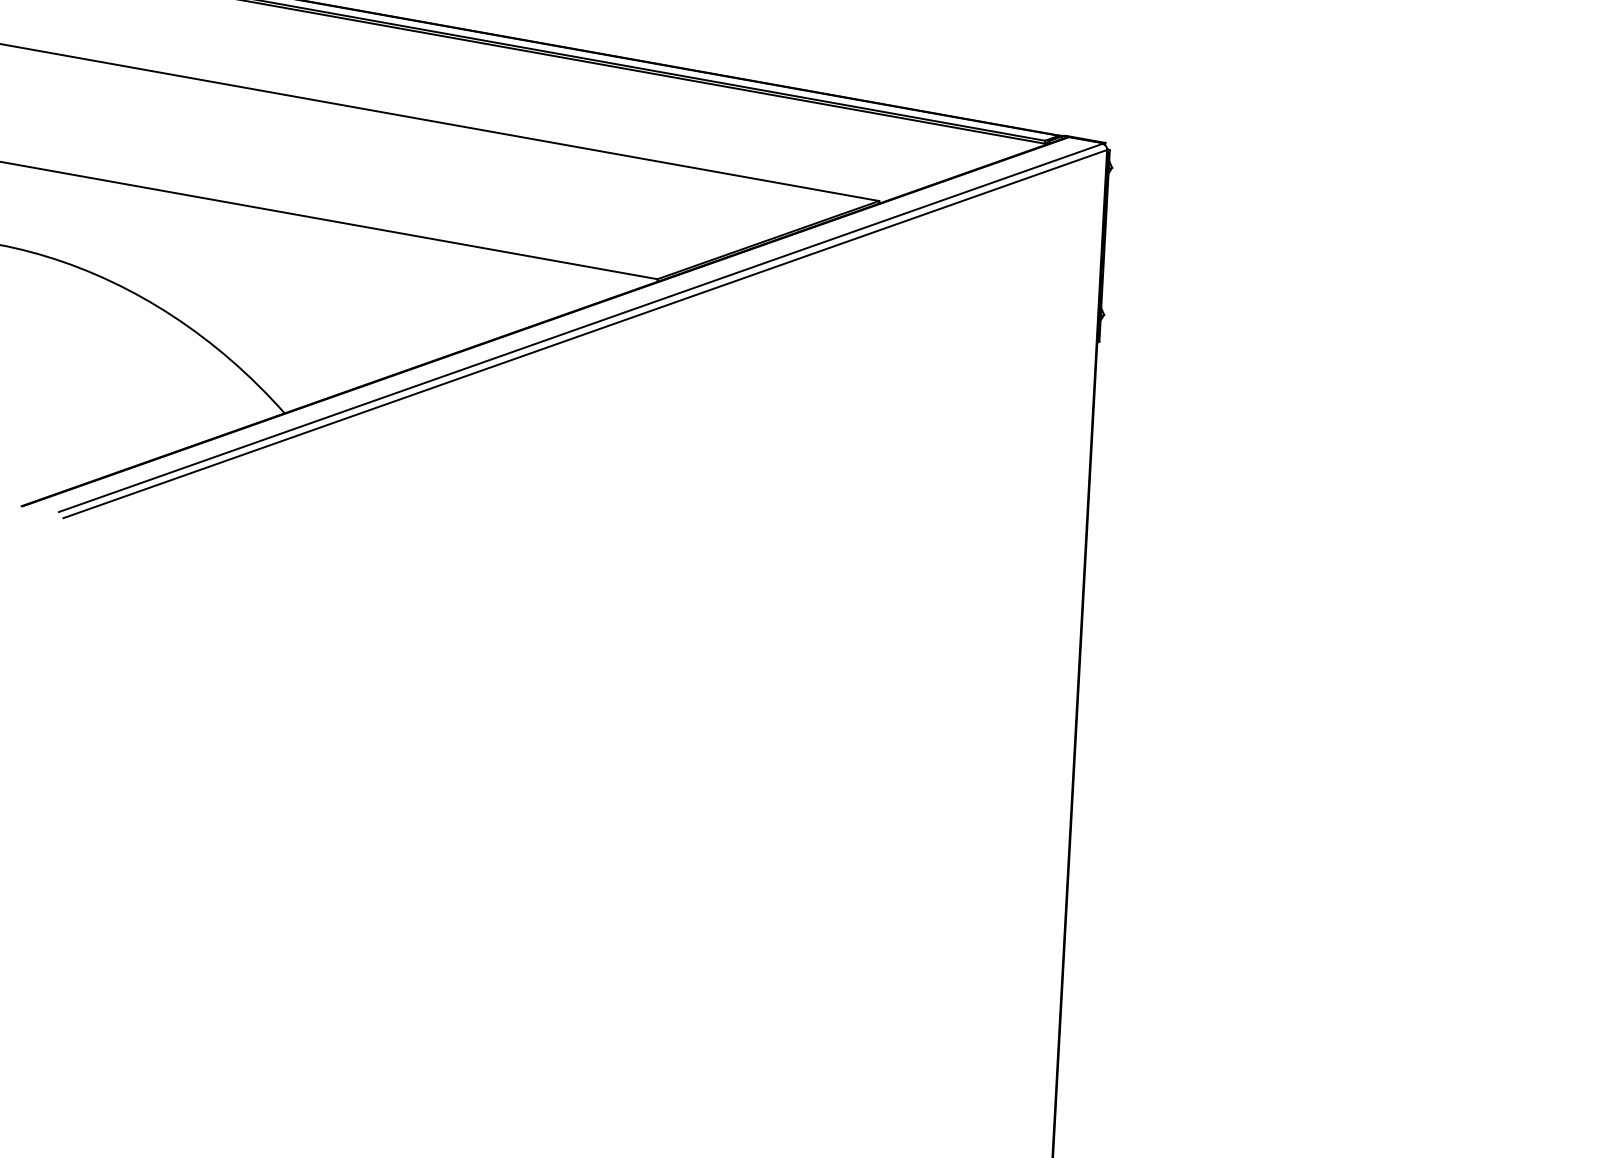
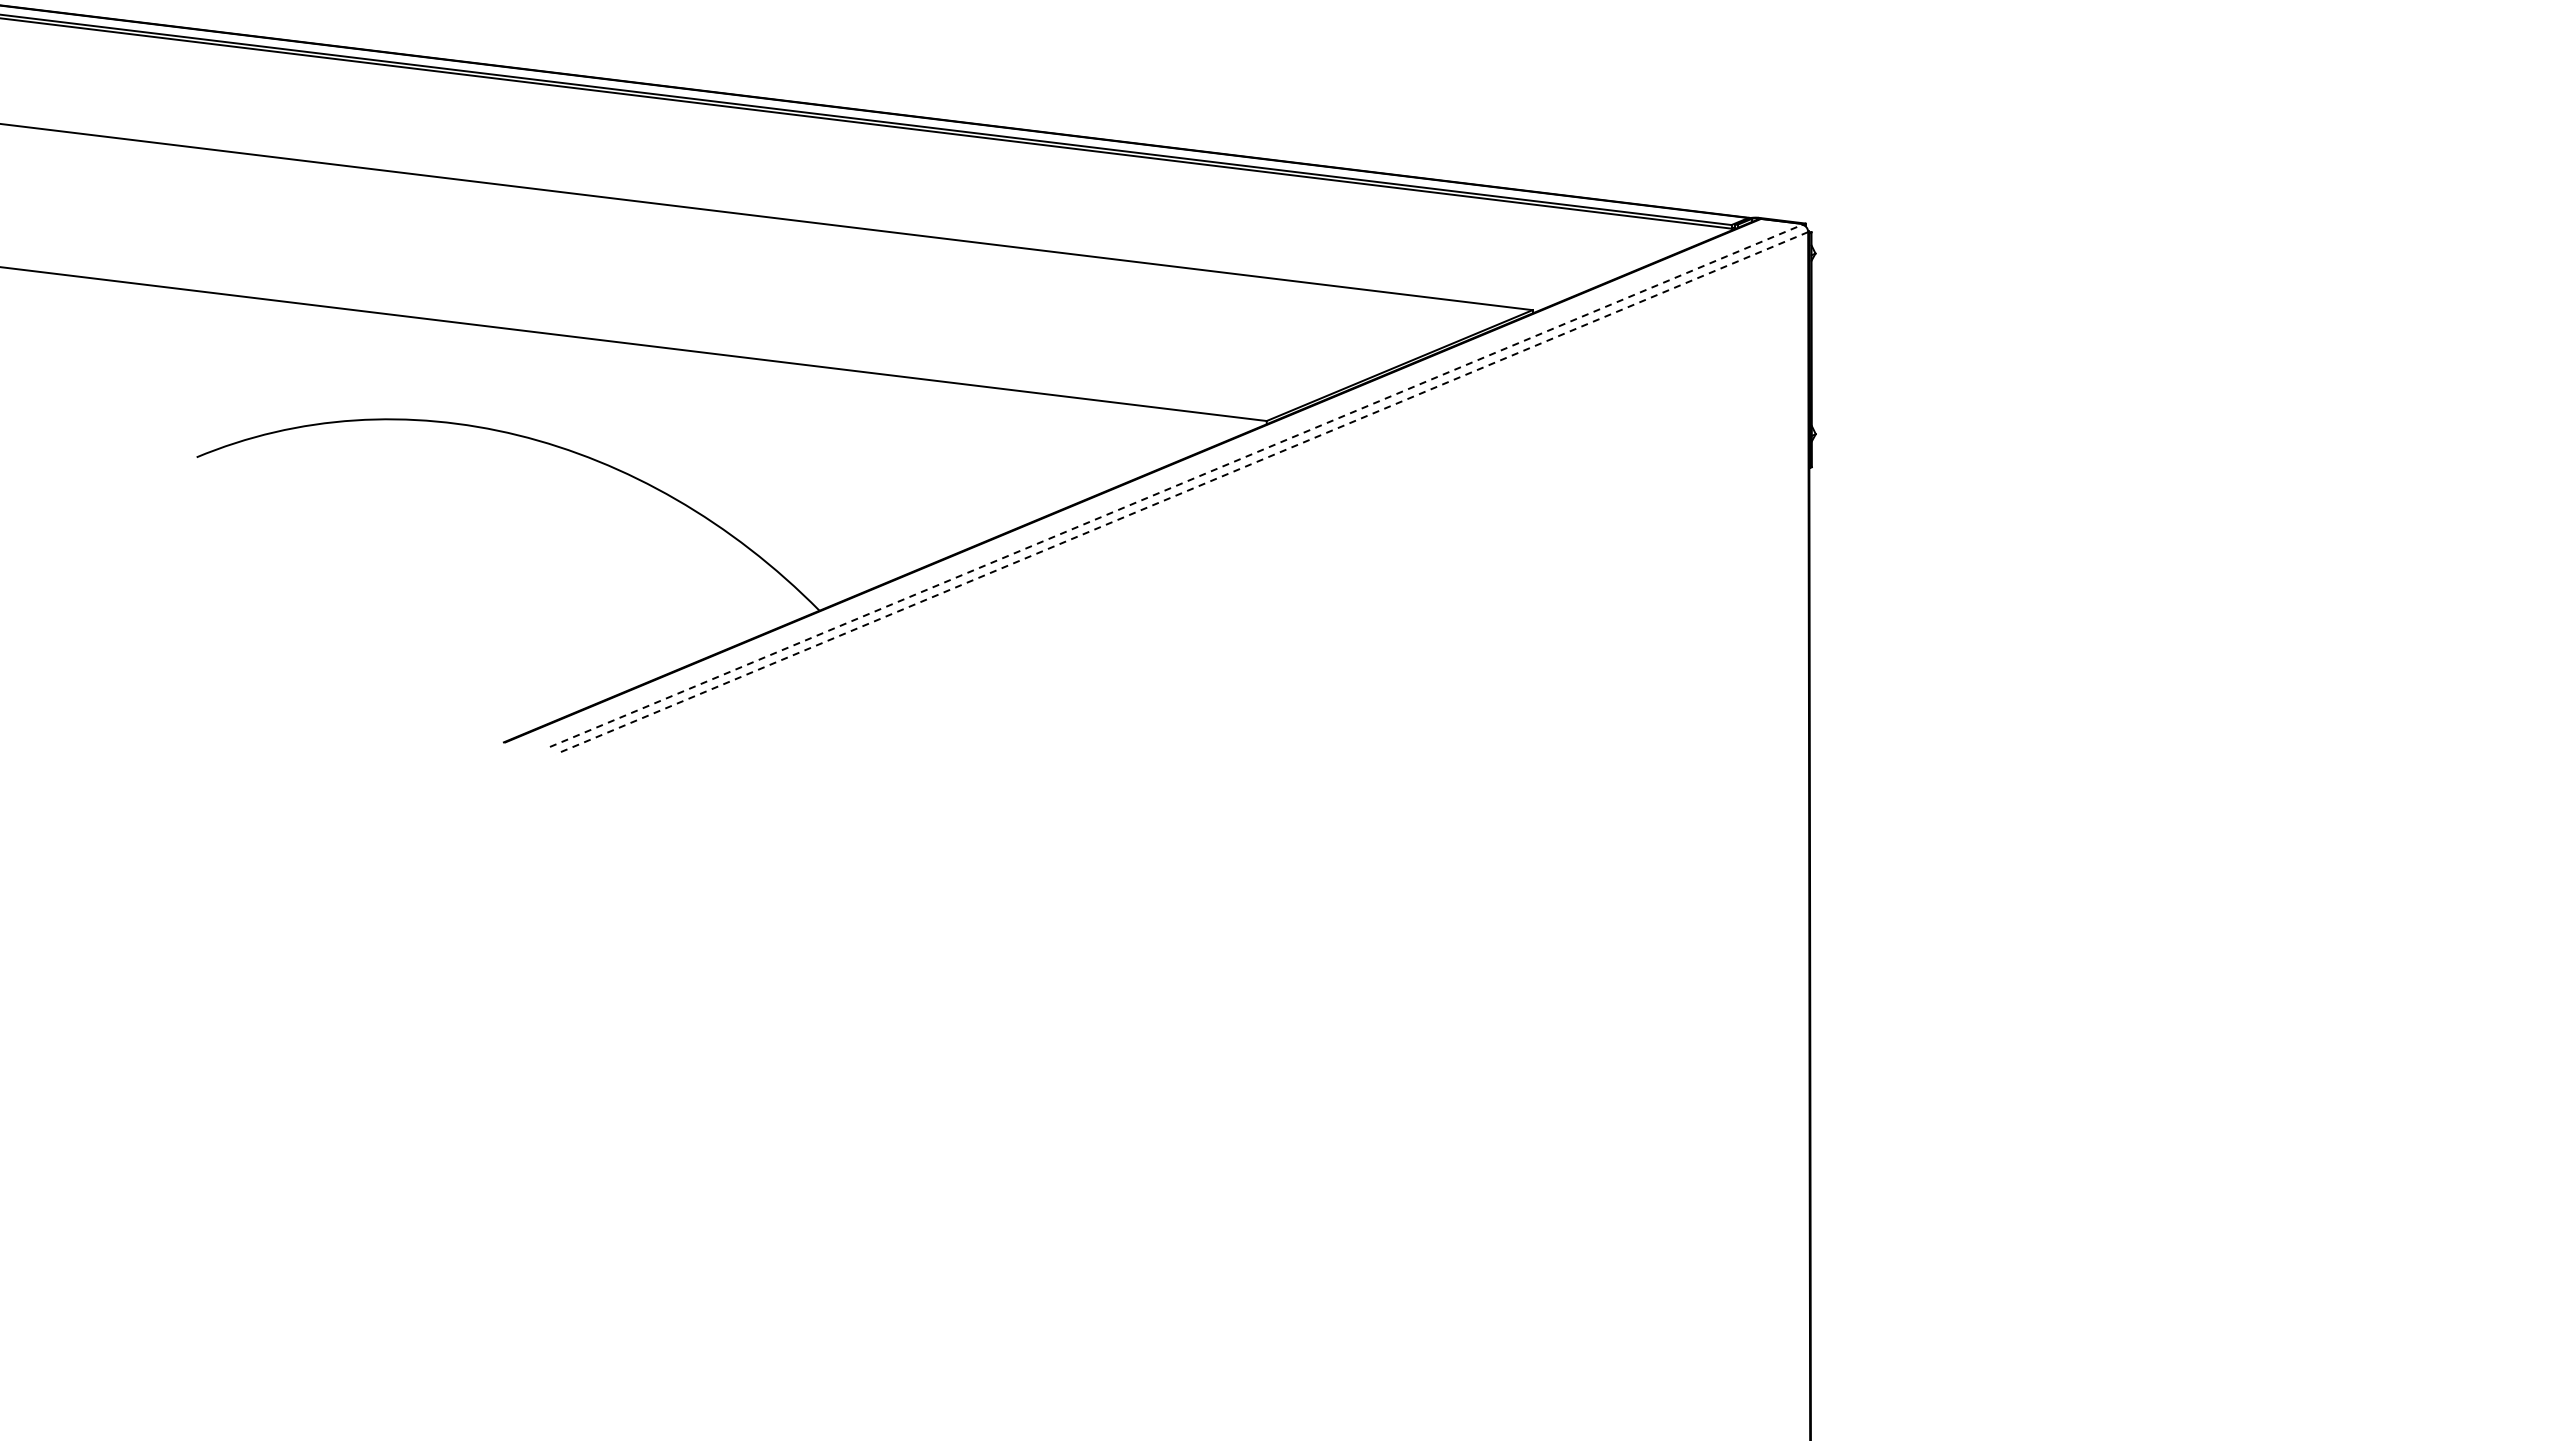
line: (581, 327) -> (1176, 485), solid -> dashed
line: (584, 334) -> (1181, 493), solid -> dashed

